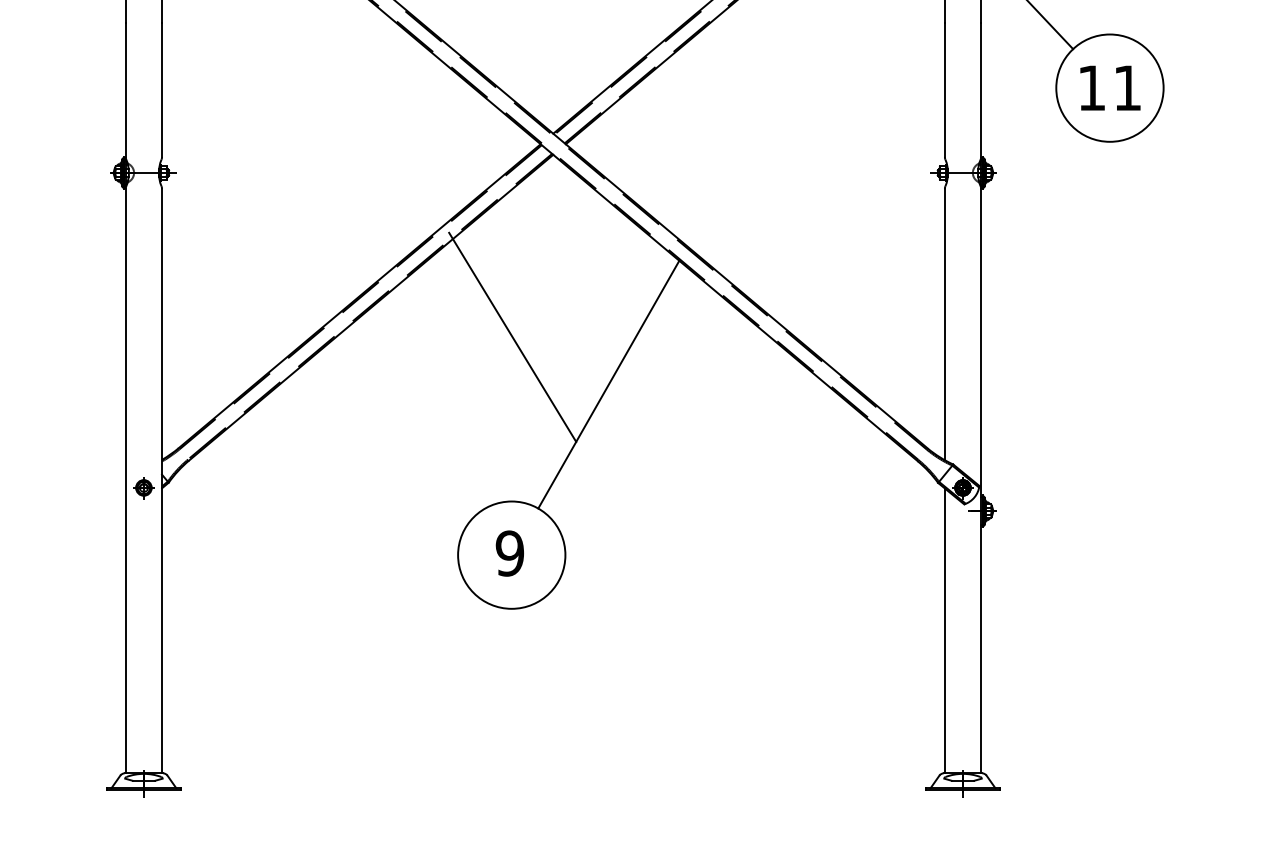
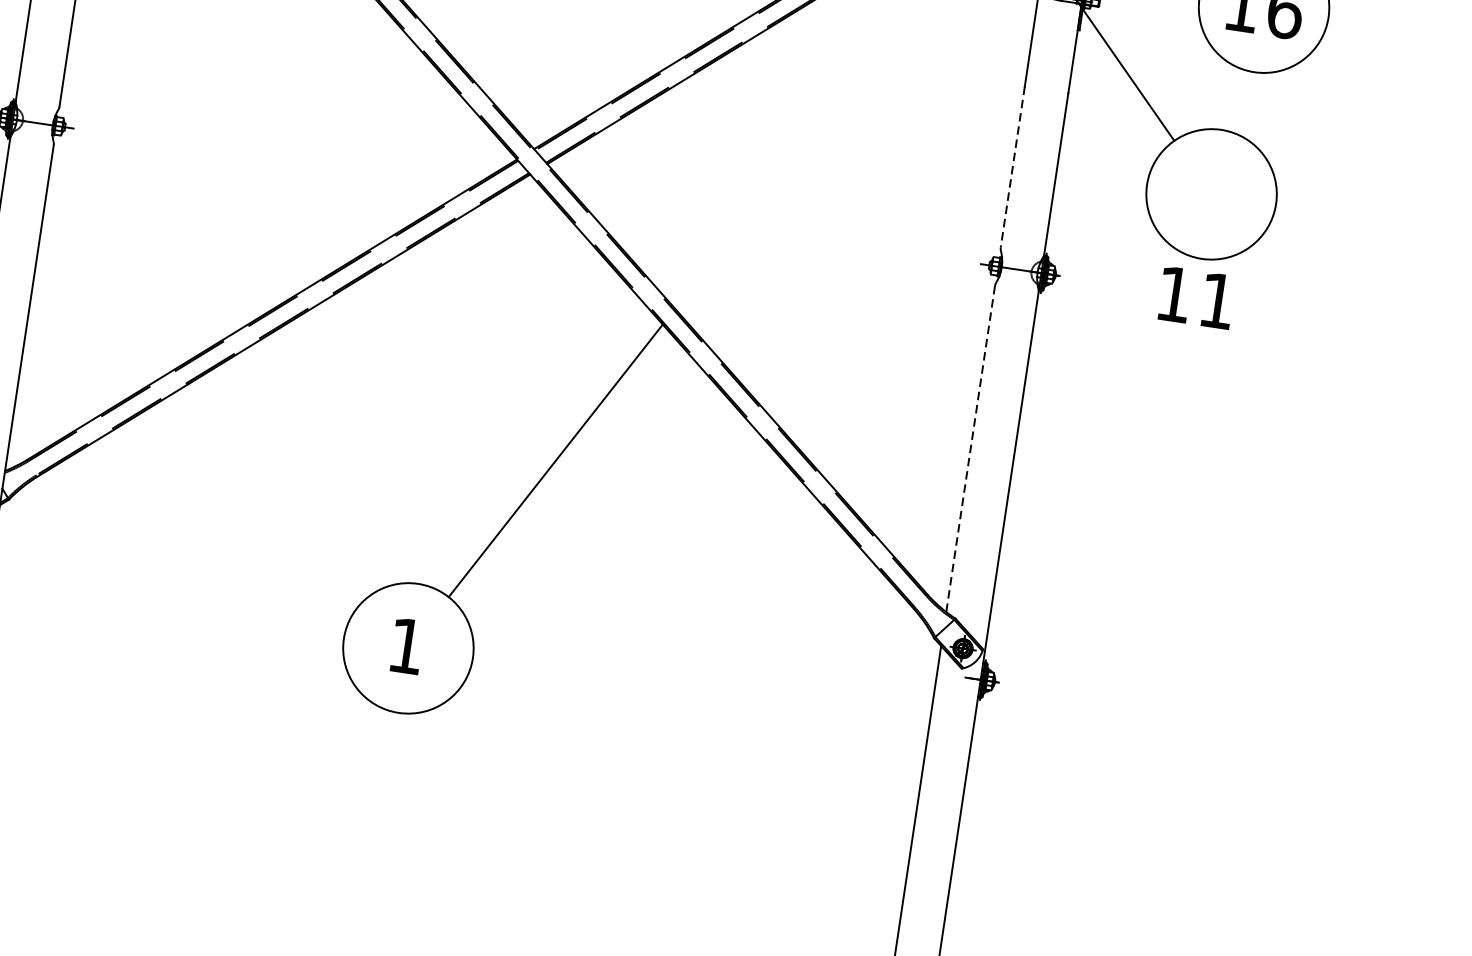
text: (1110, 87) -> (1196, 297), moved
line: (944, 90) -> (1012, 167), solid -> dashed
line: (944, 324) -> (970, 448), solid -> dashed
line: (512, 336) -> (448, 385), removed
text: (509, 553) -> (406, 645), 9 -> 1

